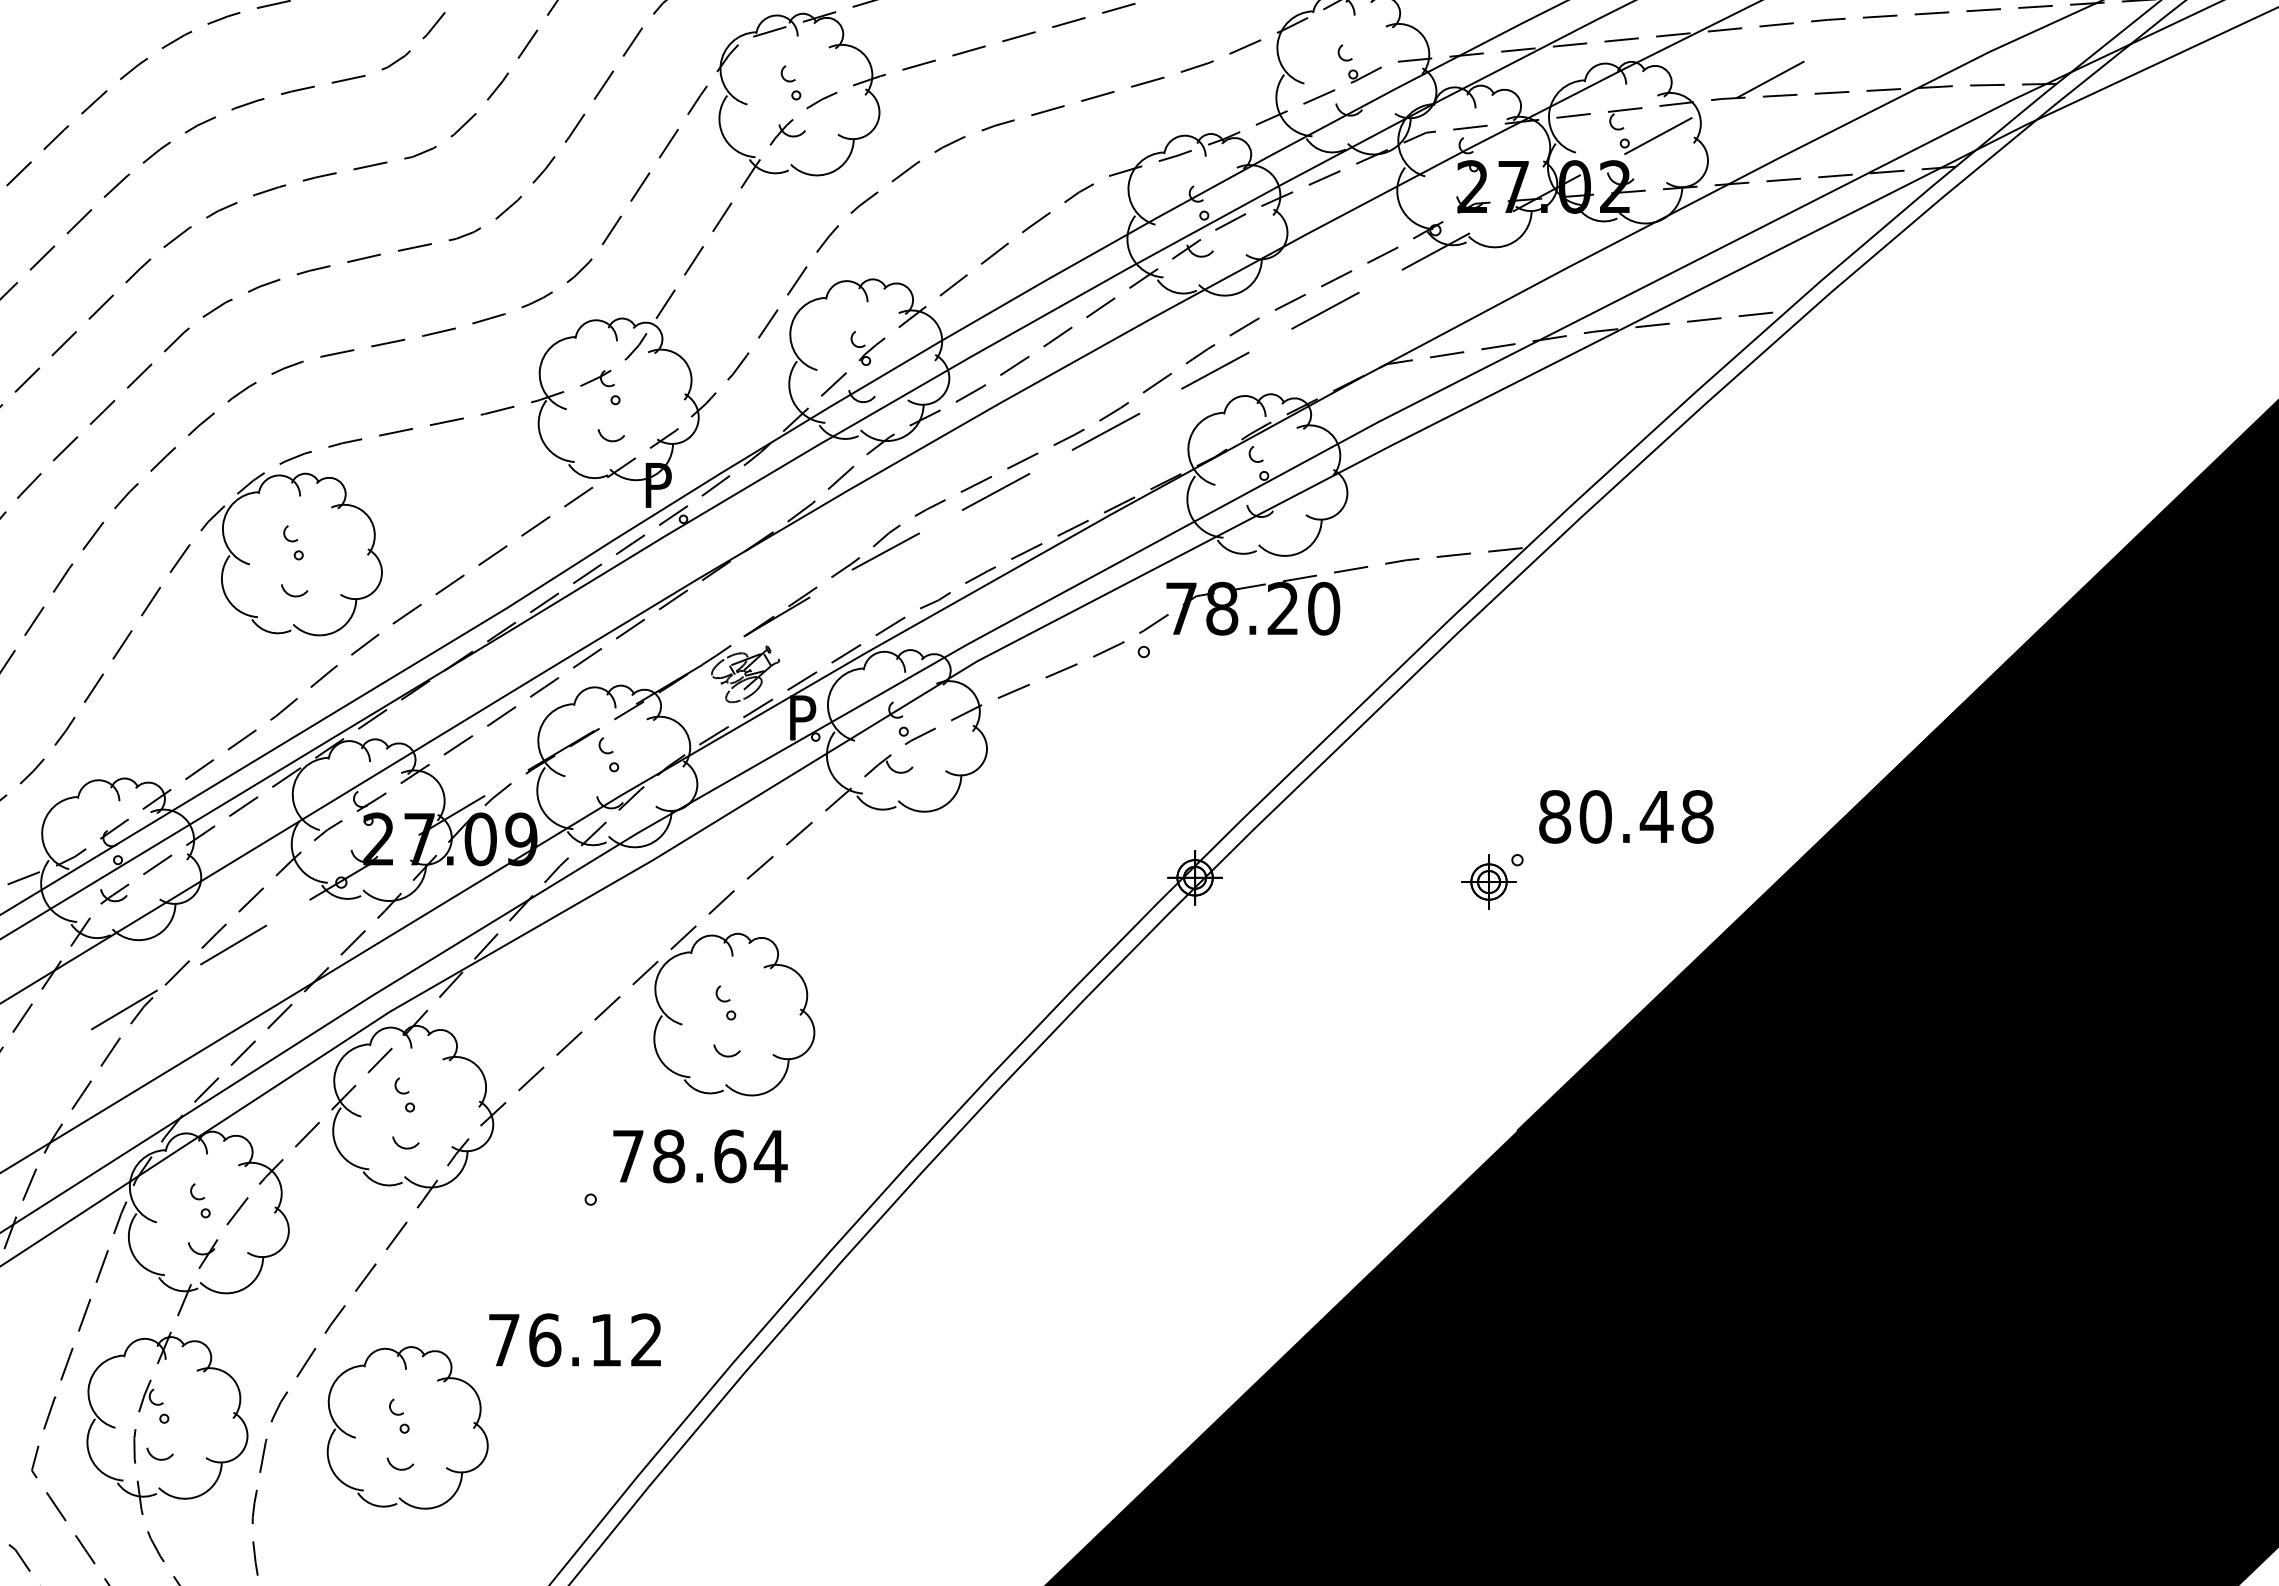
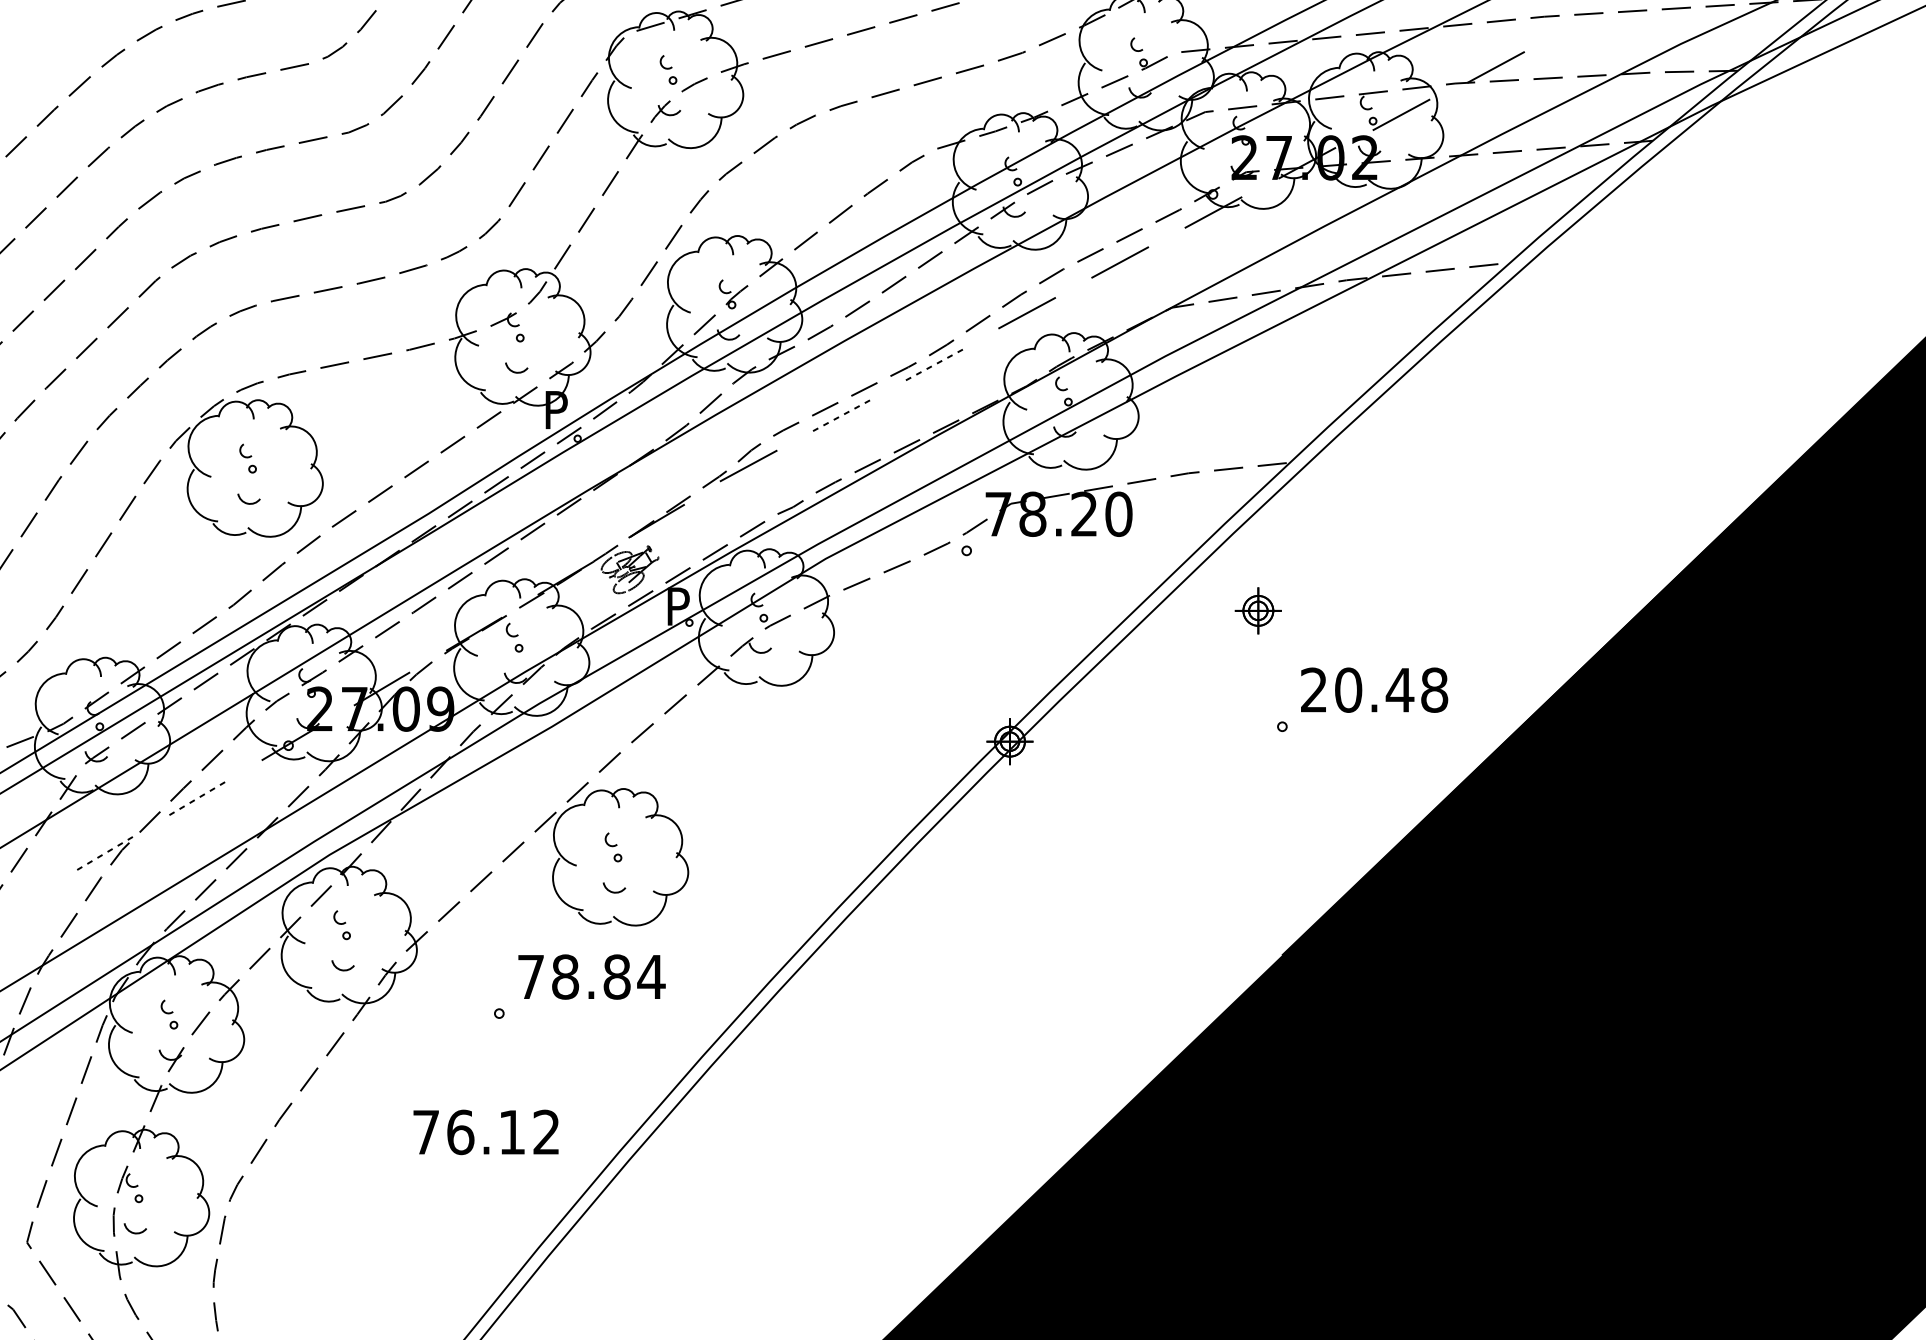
line: (1106, 431) -> (935, 364), solid -> dashed
line: (996, 491) -> (842, 415), solid -> dashed
text: (1555, 816) -> (1314, 689), 80.48 -> 20.48
part: (1488, 881) -> (1257, 610), moved
line: (233, 945) -> (197, 798), solid -> dashed
line: (124, 1009) -> (105, 852), solid -> dashed
text: (730, 1156) -> (617, 977), 78.64 -> 78.84
part: (407, 1427) -> (344, 1206), removed

